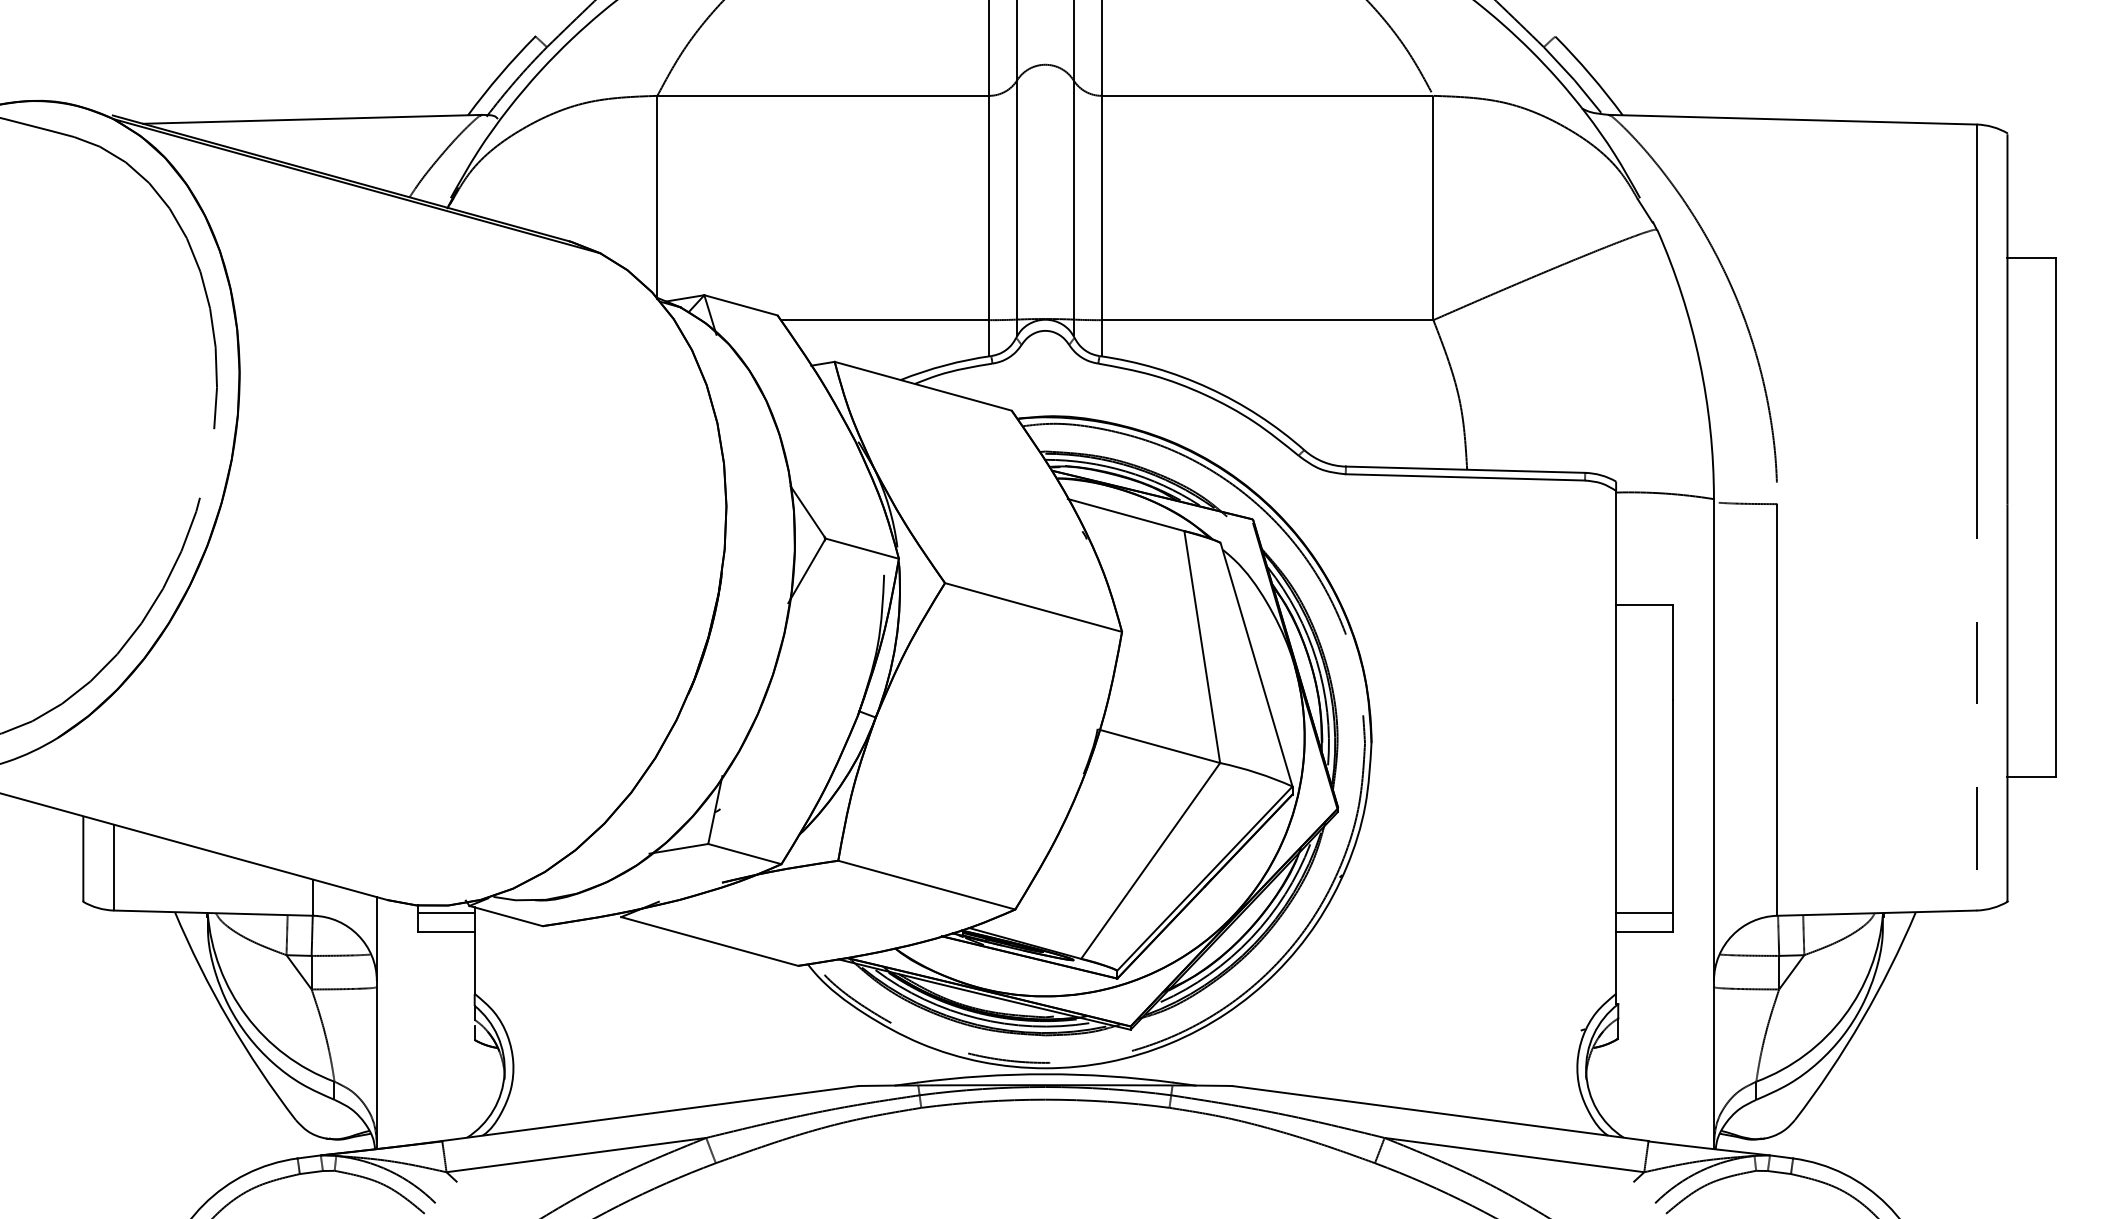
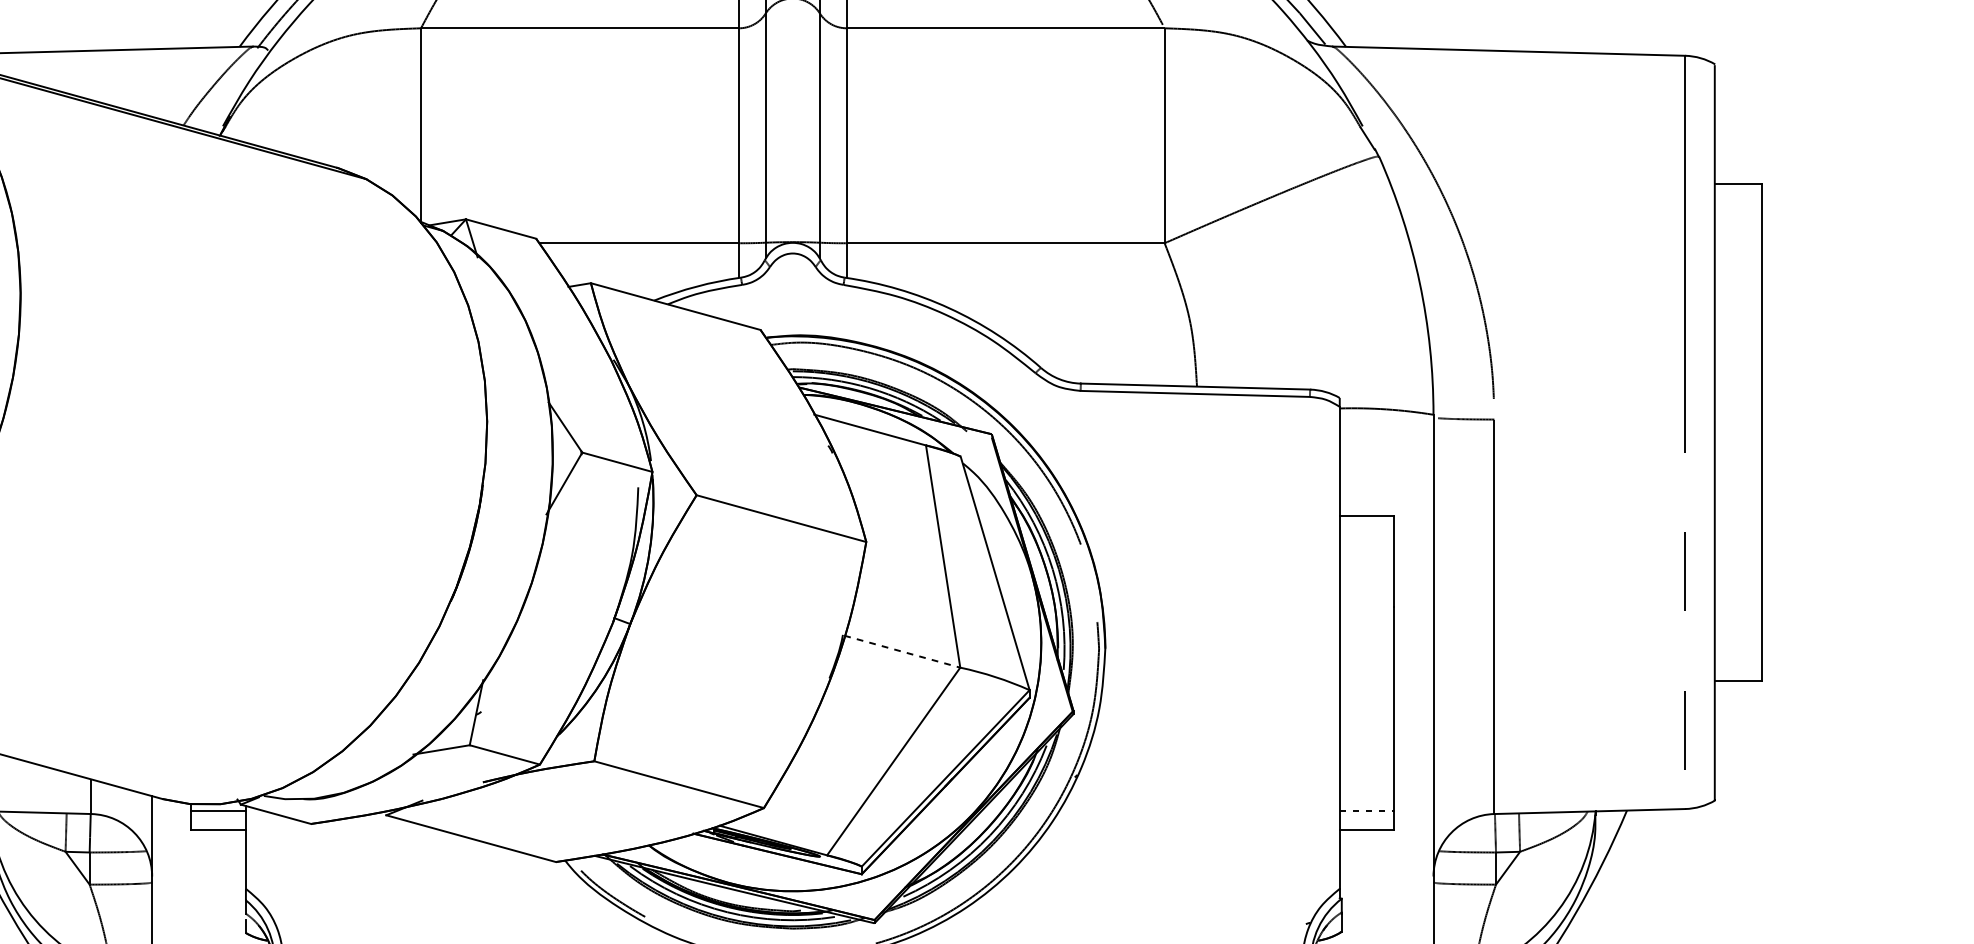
line: (1159, 746) -> (902, 651), solid -> dashed
line: (1644, 912) -> (1366, 810), solid -> dashed

